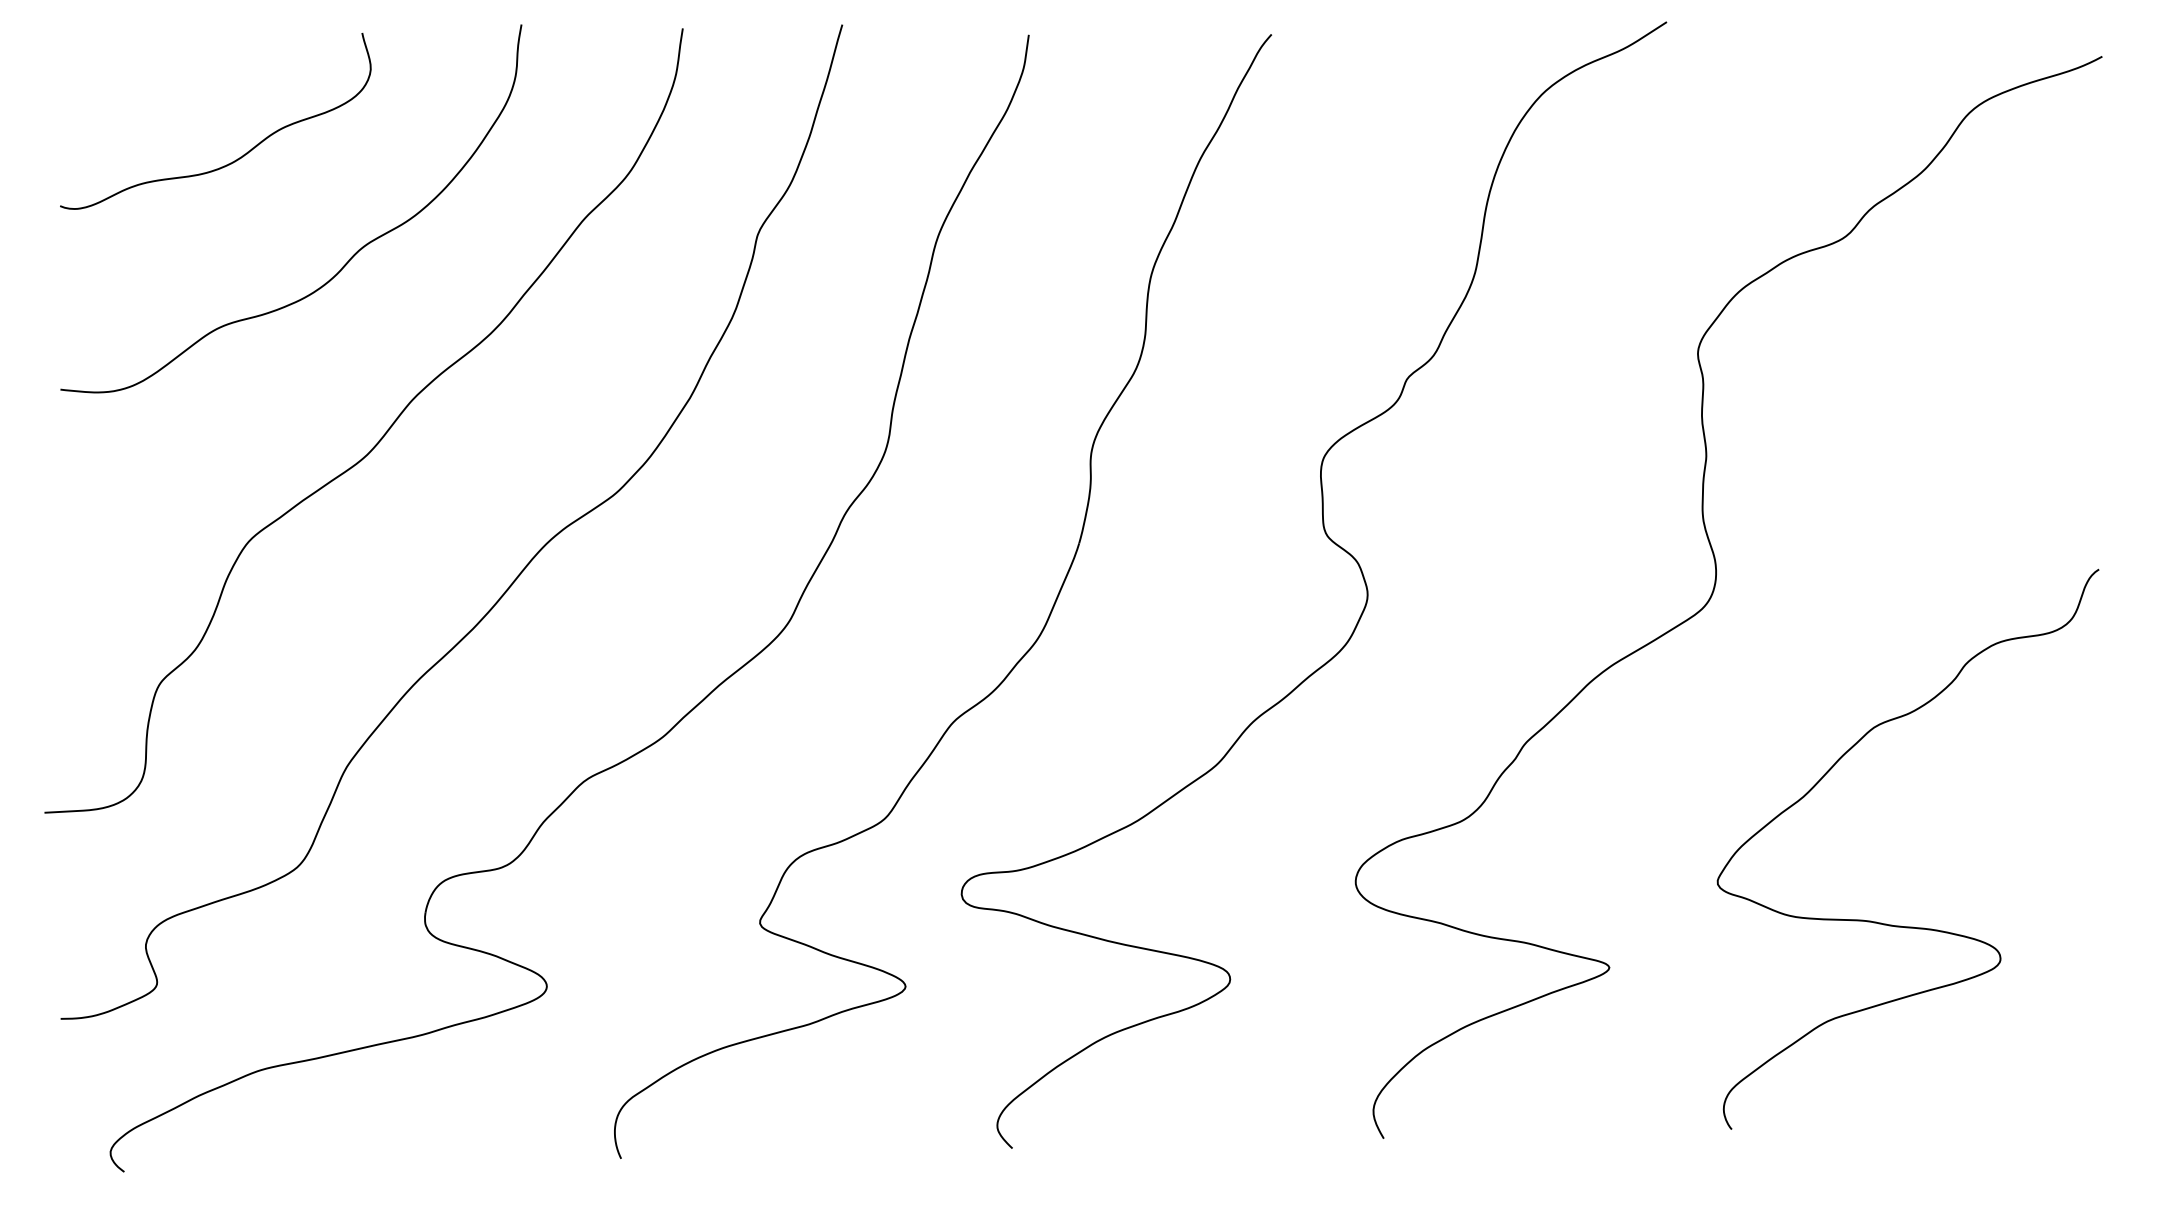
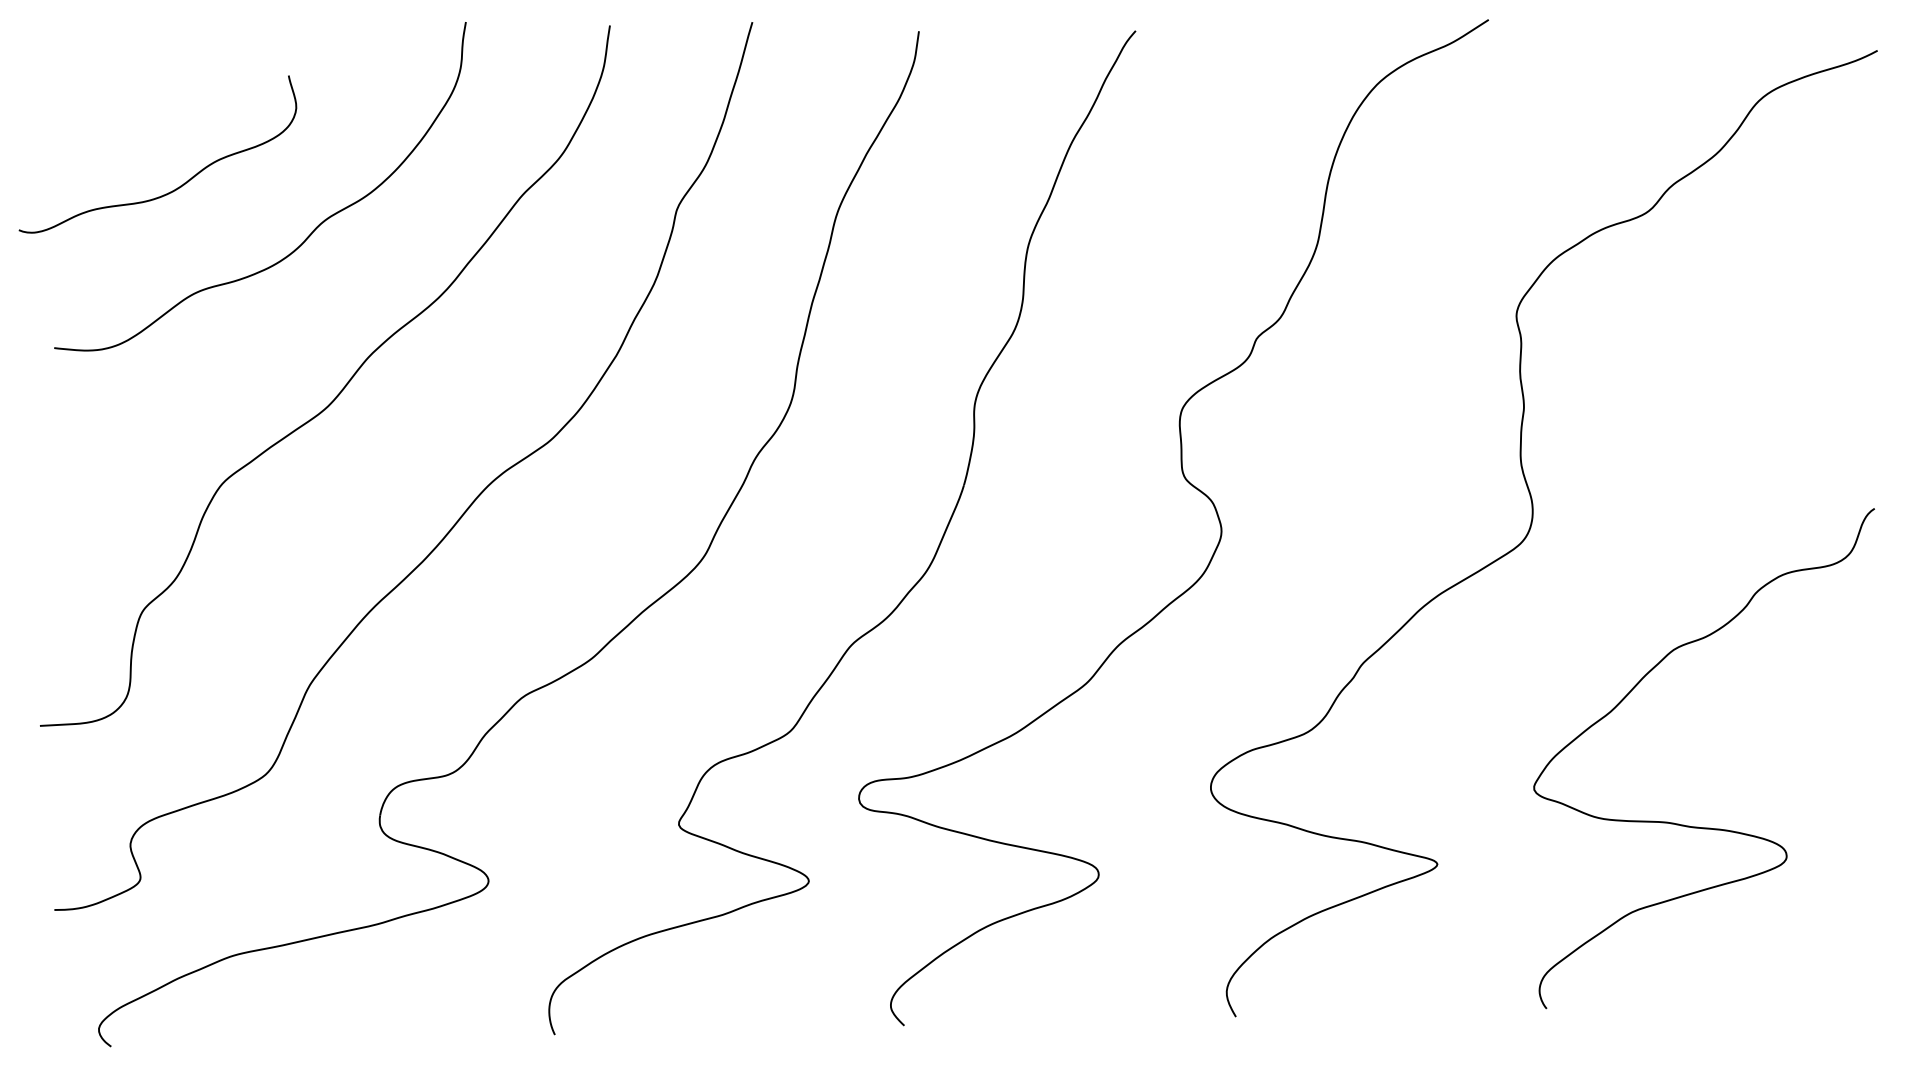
curve: (235, 159) -> (175, 188), moved

